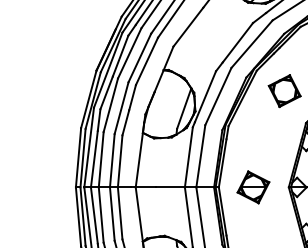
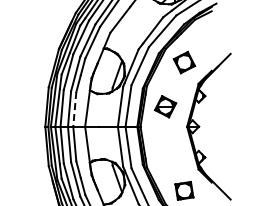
line: (119, 161) -> (74, 109), solid -> dashed
part: (253, 187) -> (165, 106), moved

